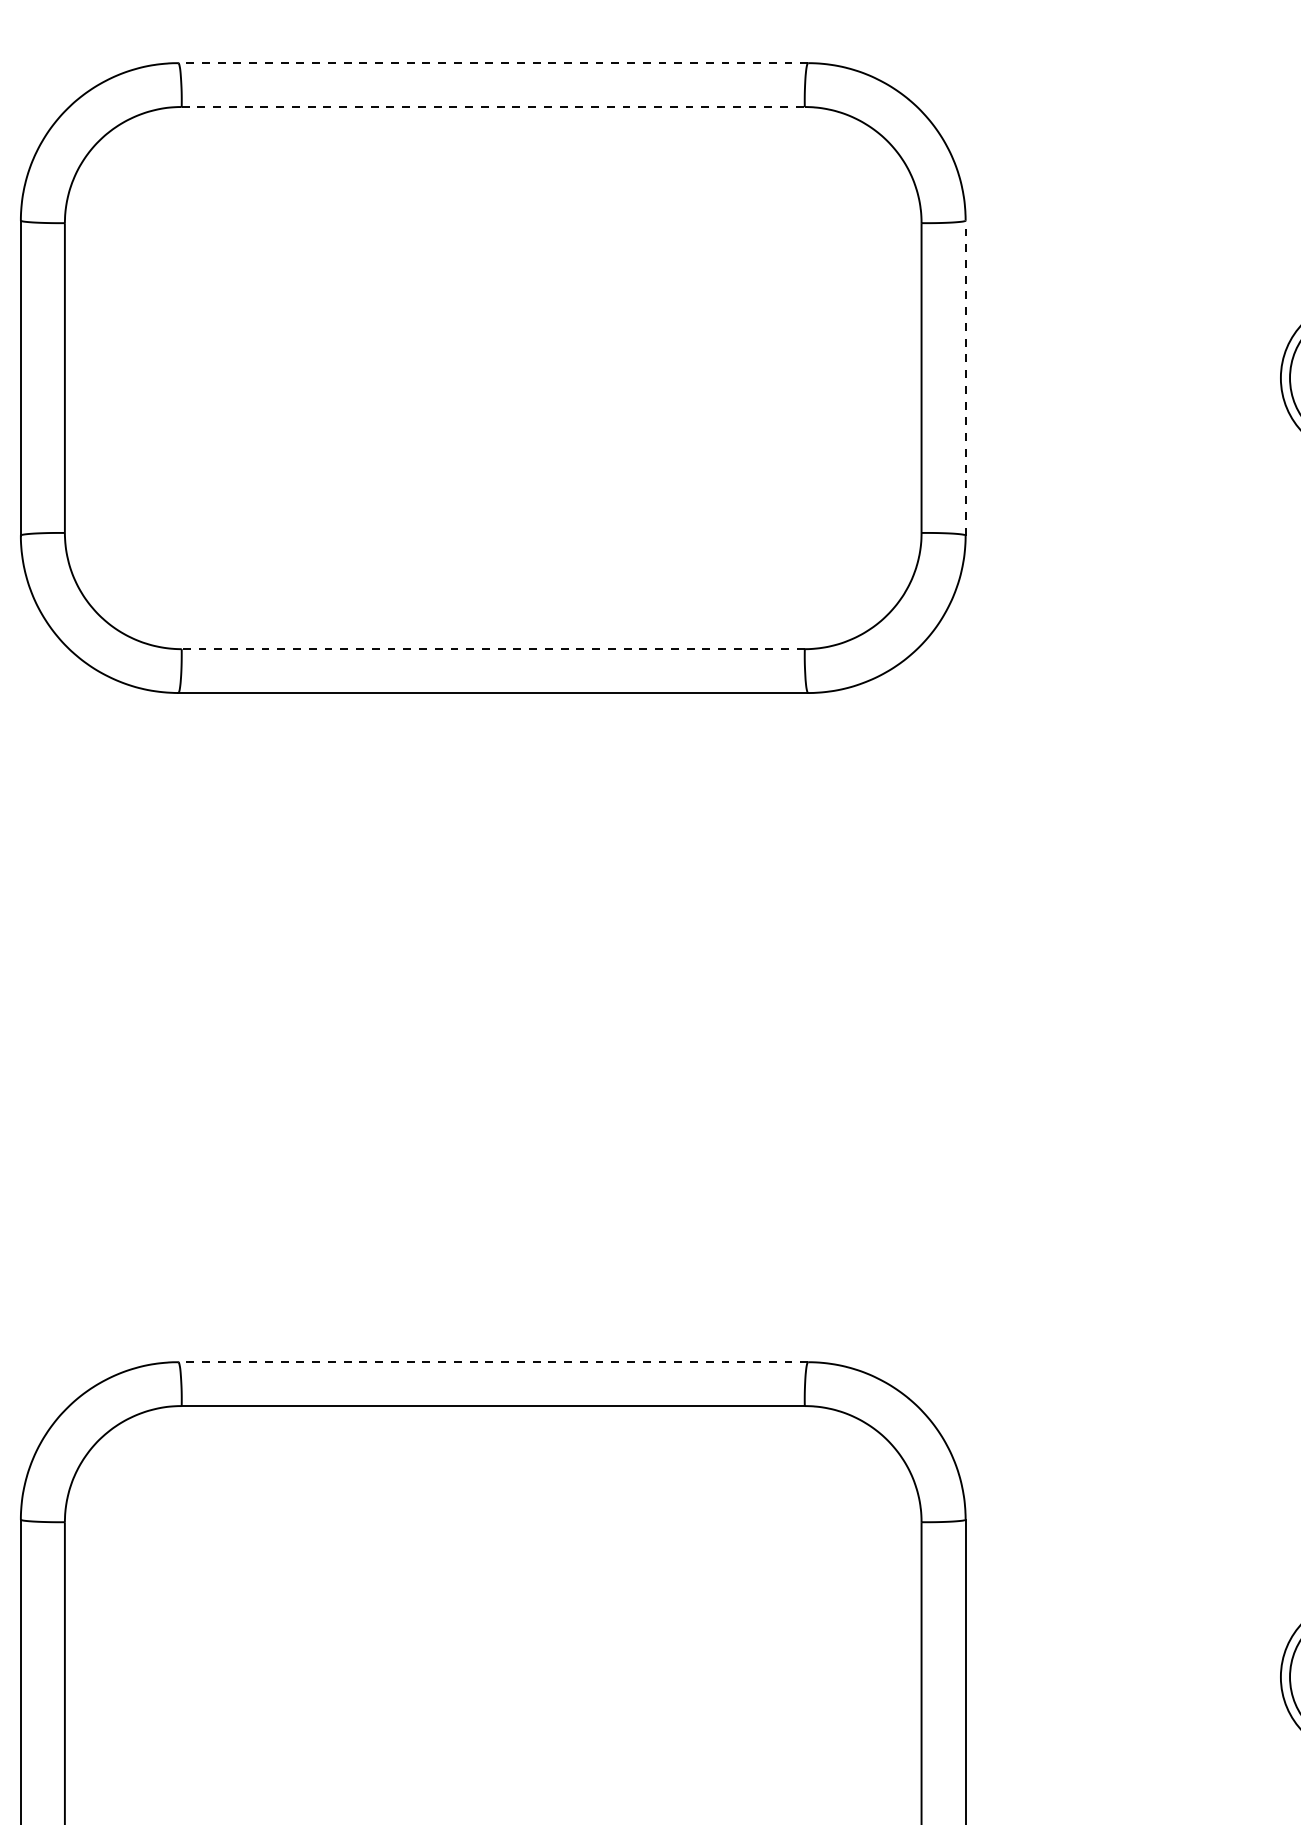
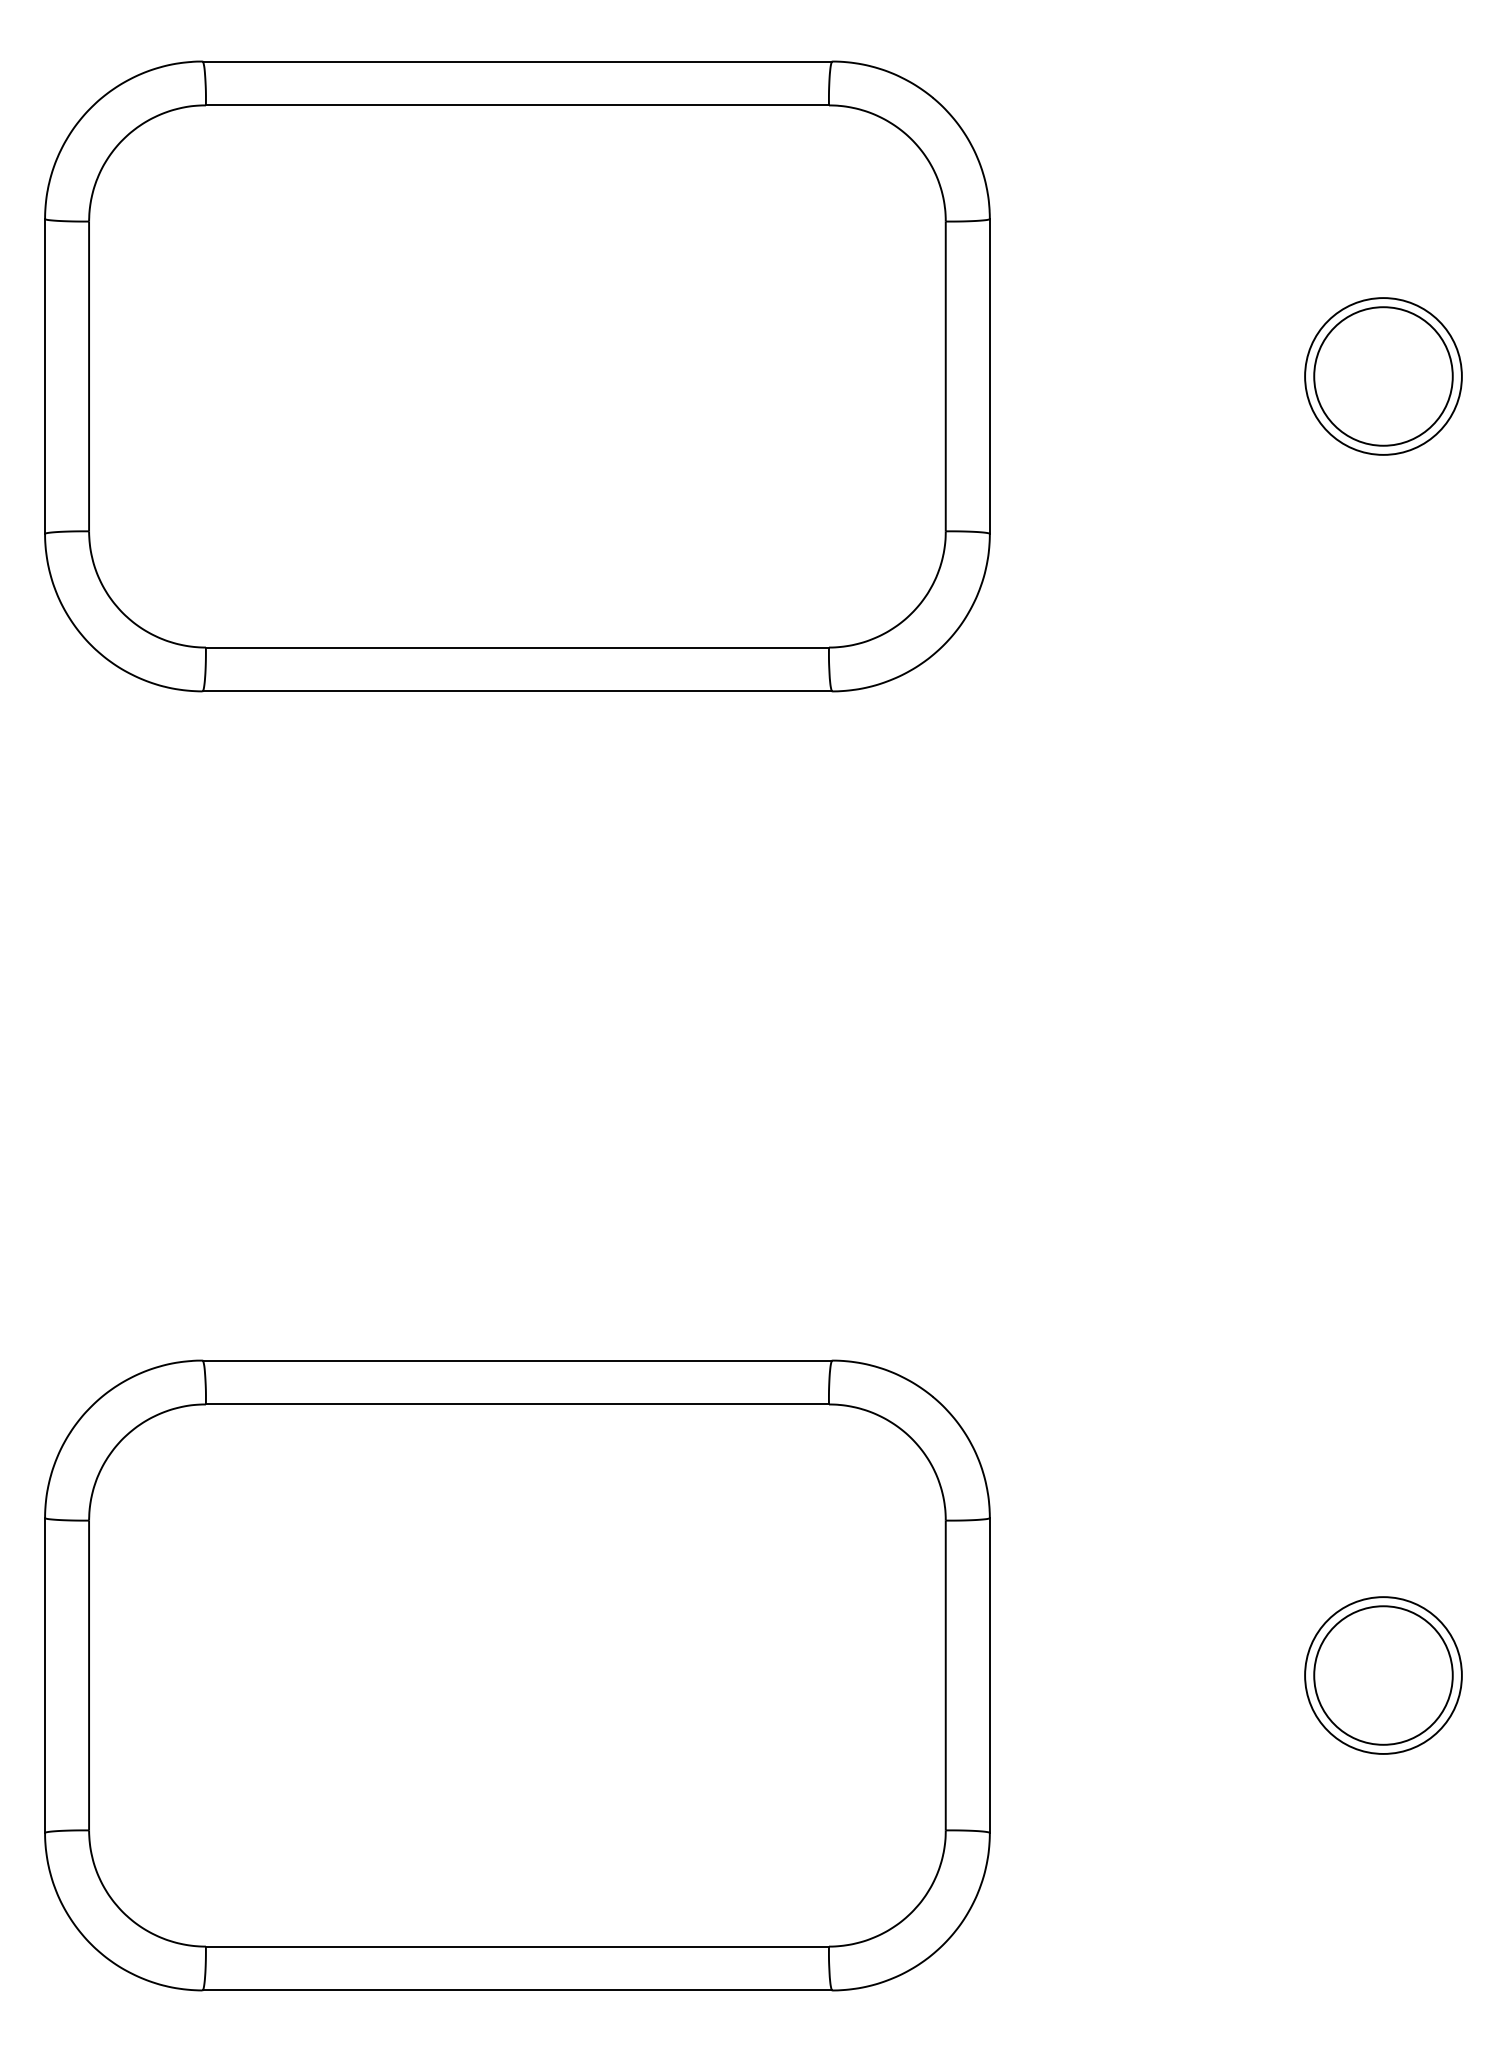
line: (493, 63) -> (517, 61), dashed -> solid
line: (493, 107) -> (517, 105), dashed -> solid
line: (965, 377) -> (989, 375), dashed -> solid
line: (493, 649) -> (517, 647), dashed -> solid
line: (493, 1362) -> (517, 1360), dashed -> solid

